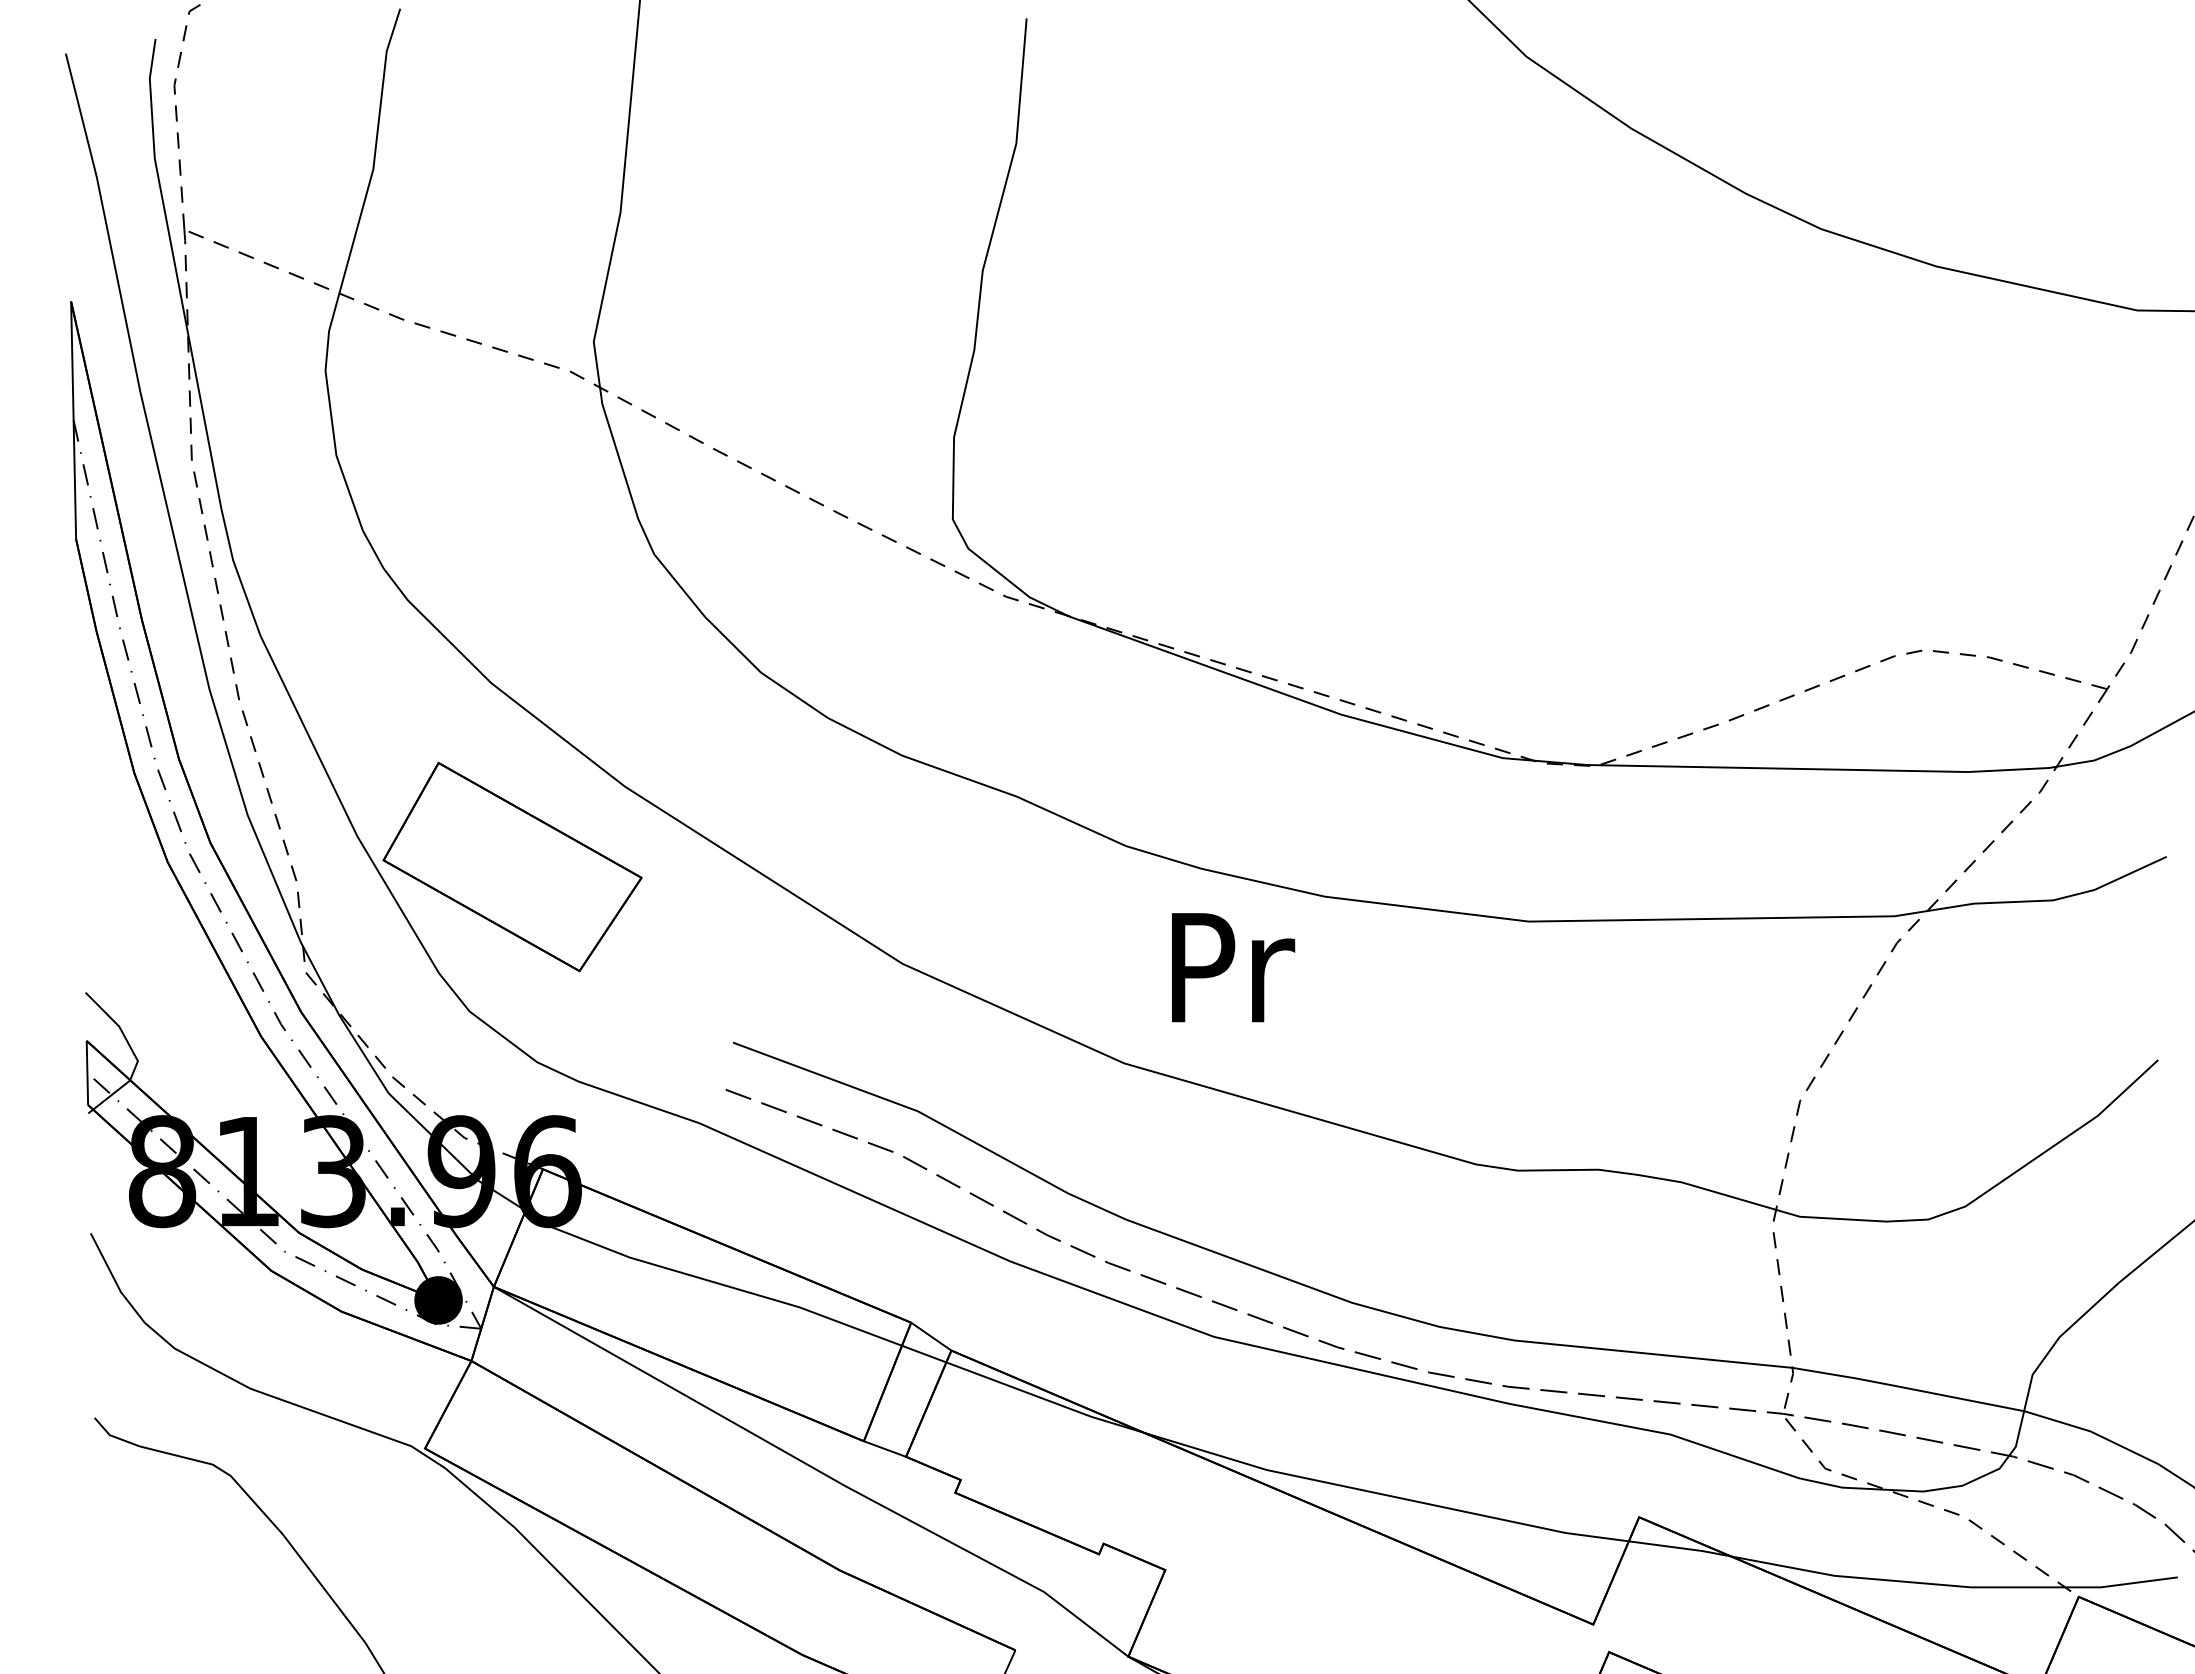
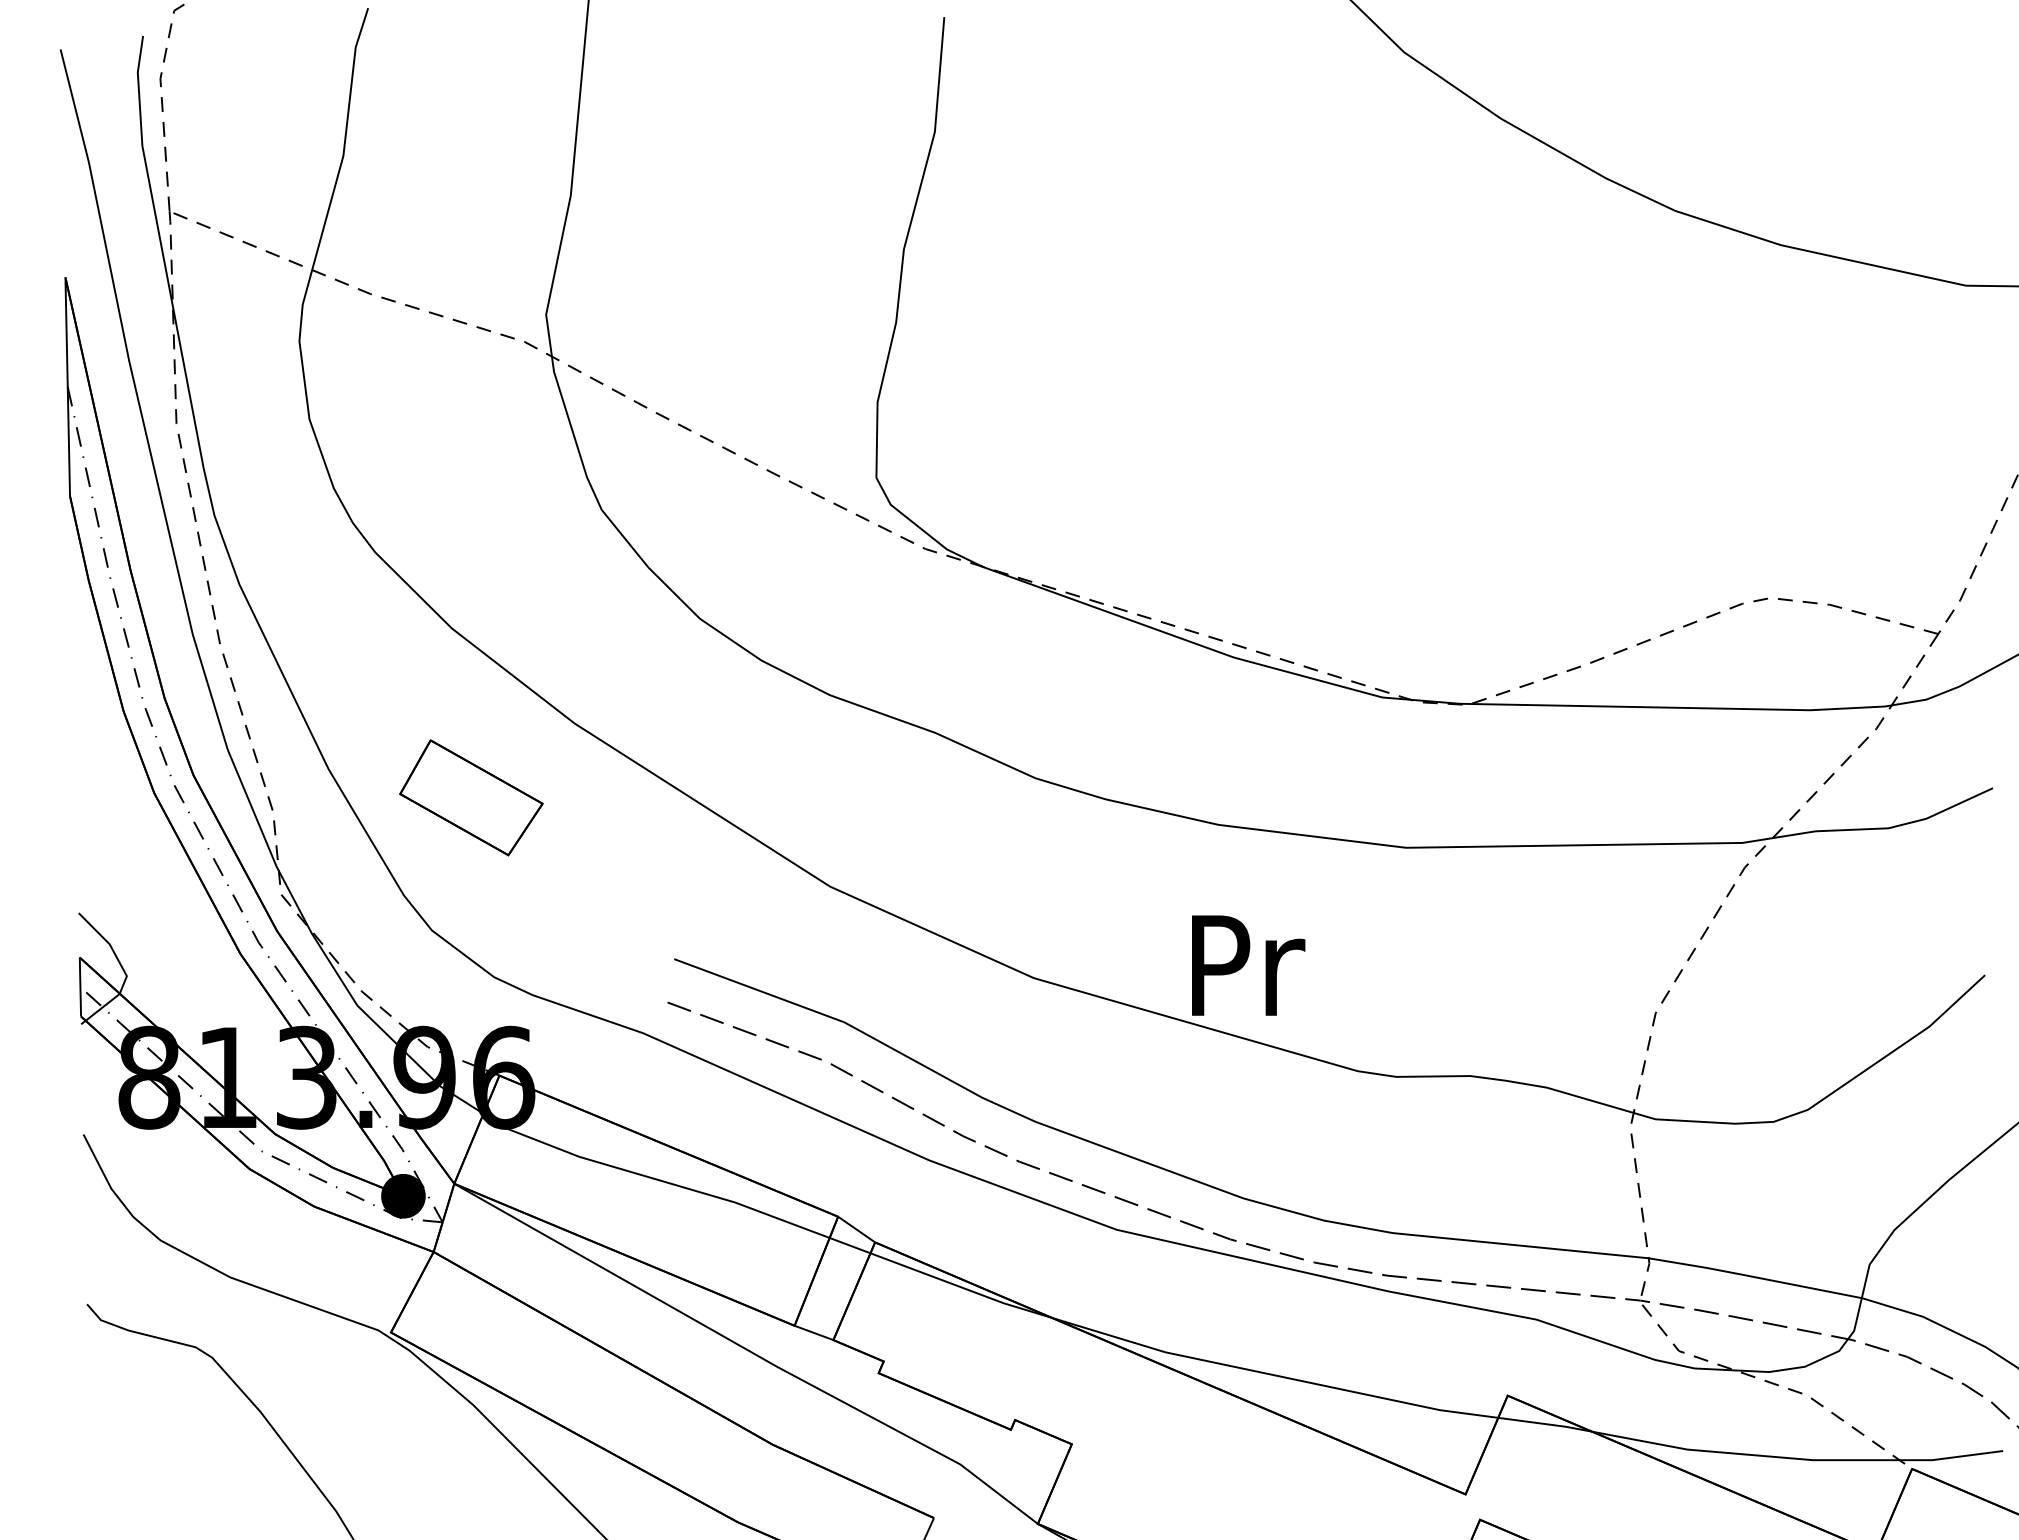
part: (512, 867) -> (471, 798), size x0.6
text: (1233, 967) -> (1248, 965), moved

